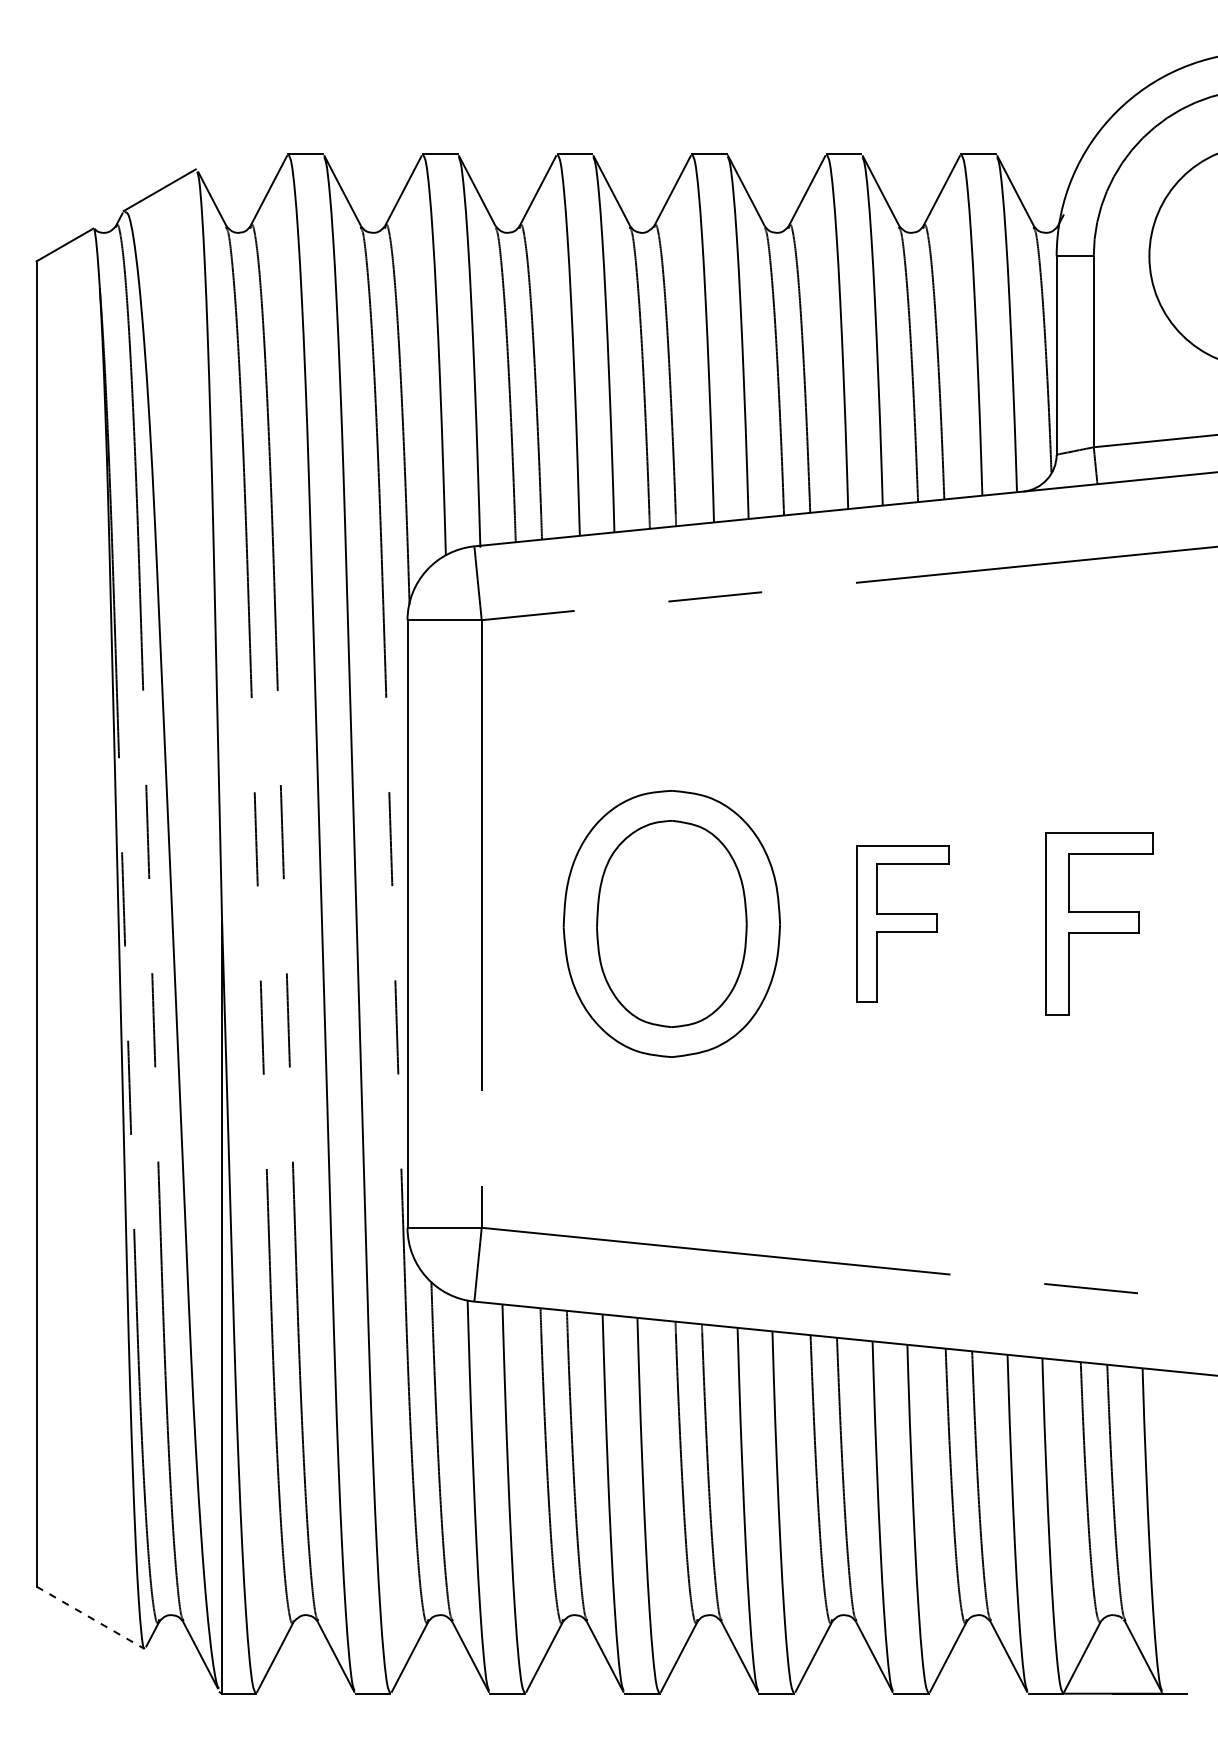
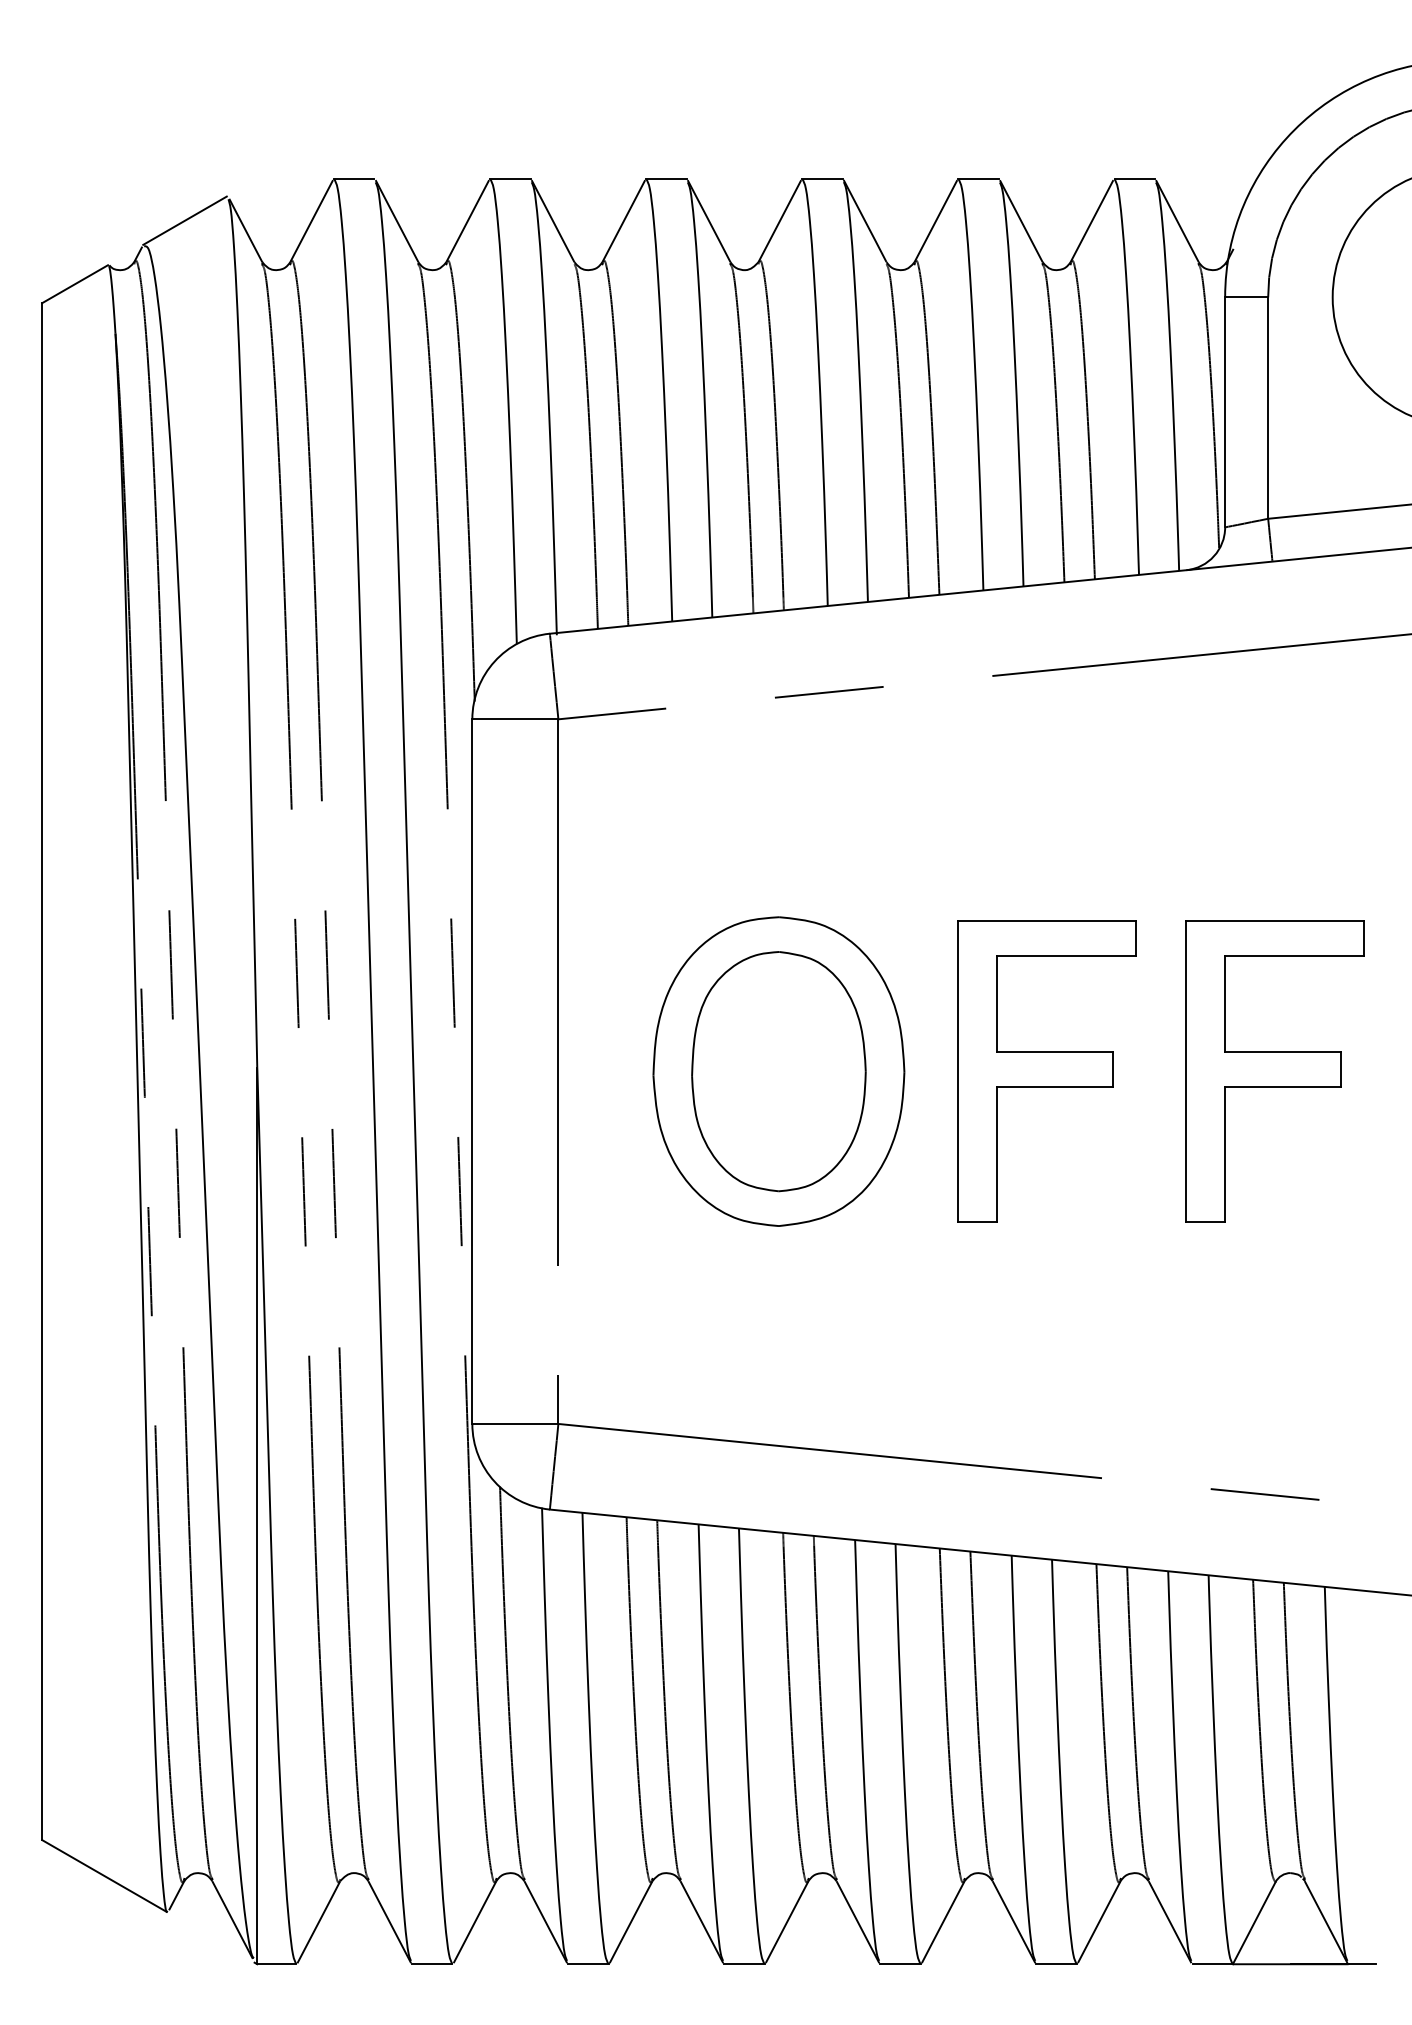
part: (902, 923) -> (1046, 1071), size x1.67
part: (1099, 923) -> (1274, 1071), size x1.43
line: (90, 1618) -> (104, 1876), dashed -> solid

